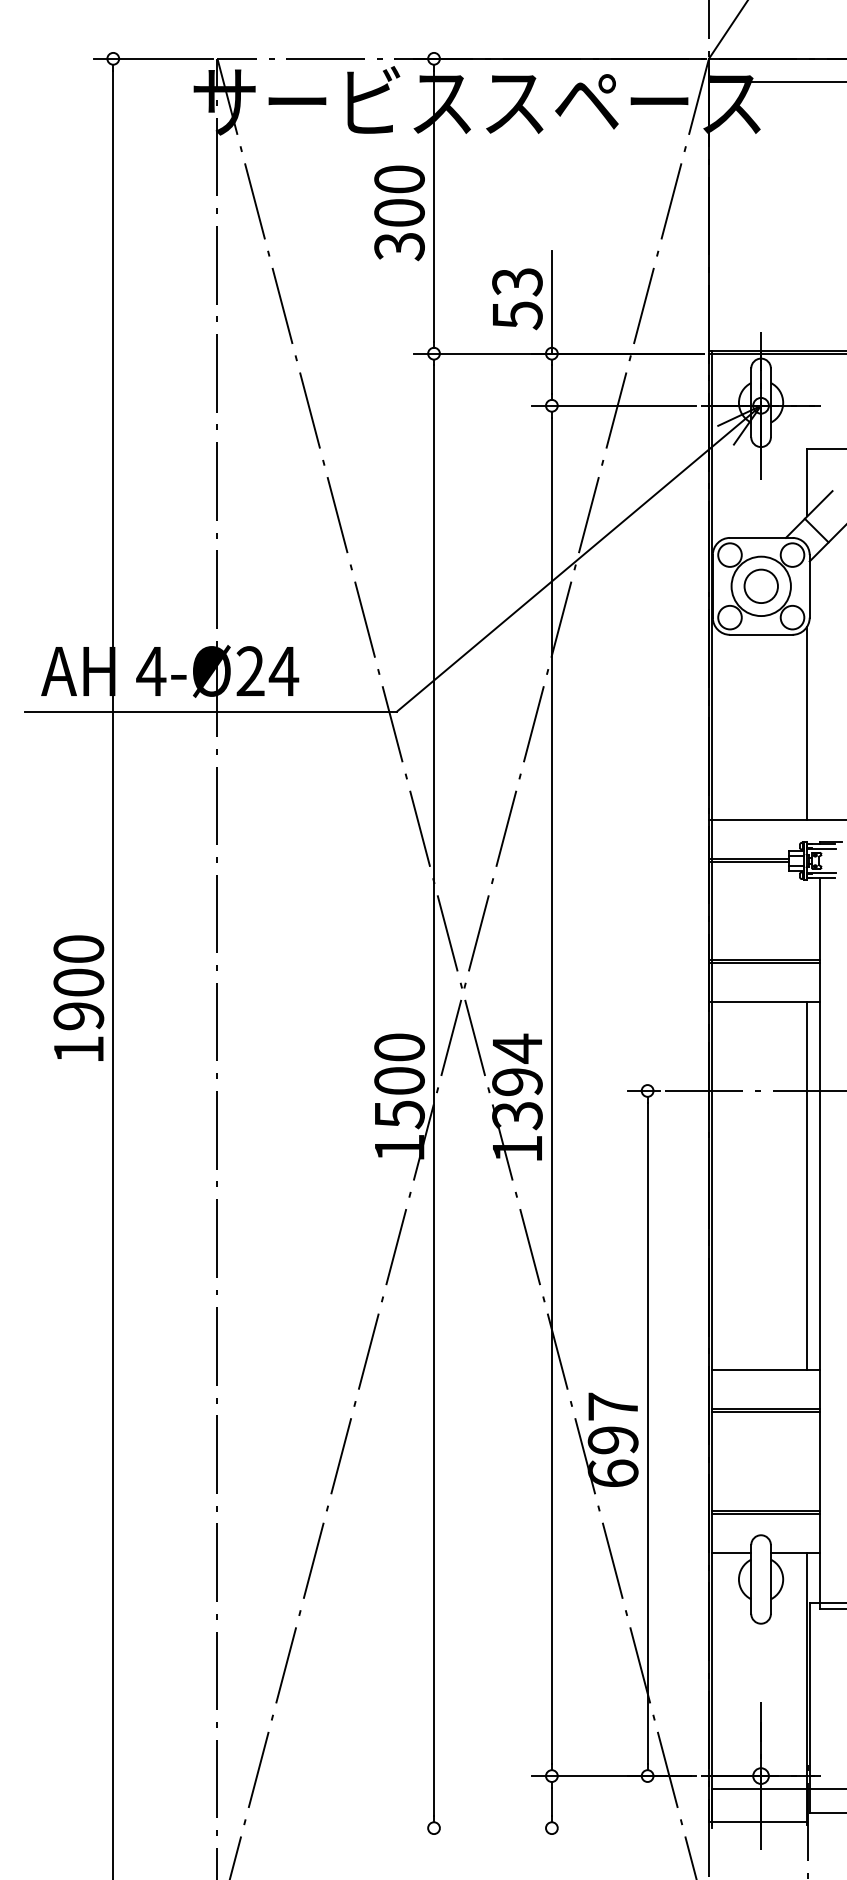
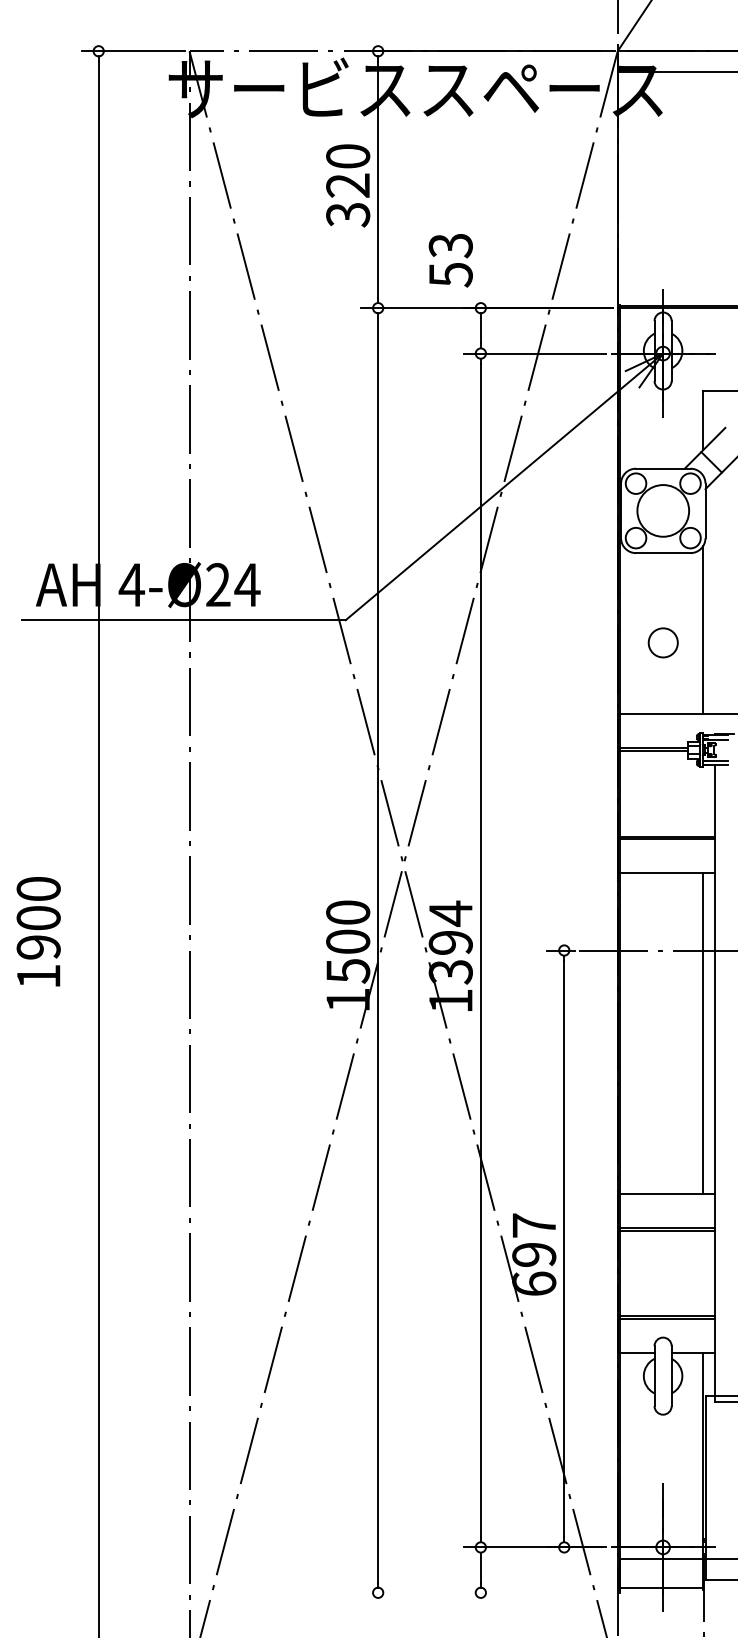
text: (399, 212) -> (348, 185), 300 -> 320
line: (551, 302) -> (480, 263), removed
circle: (760, 585) -> (662, 642), moved
text: (78, 997) -> (38, 931), moved

